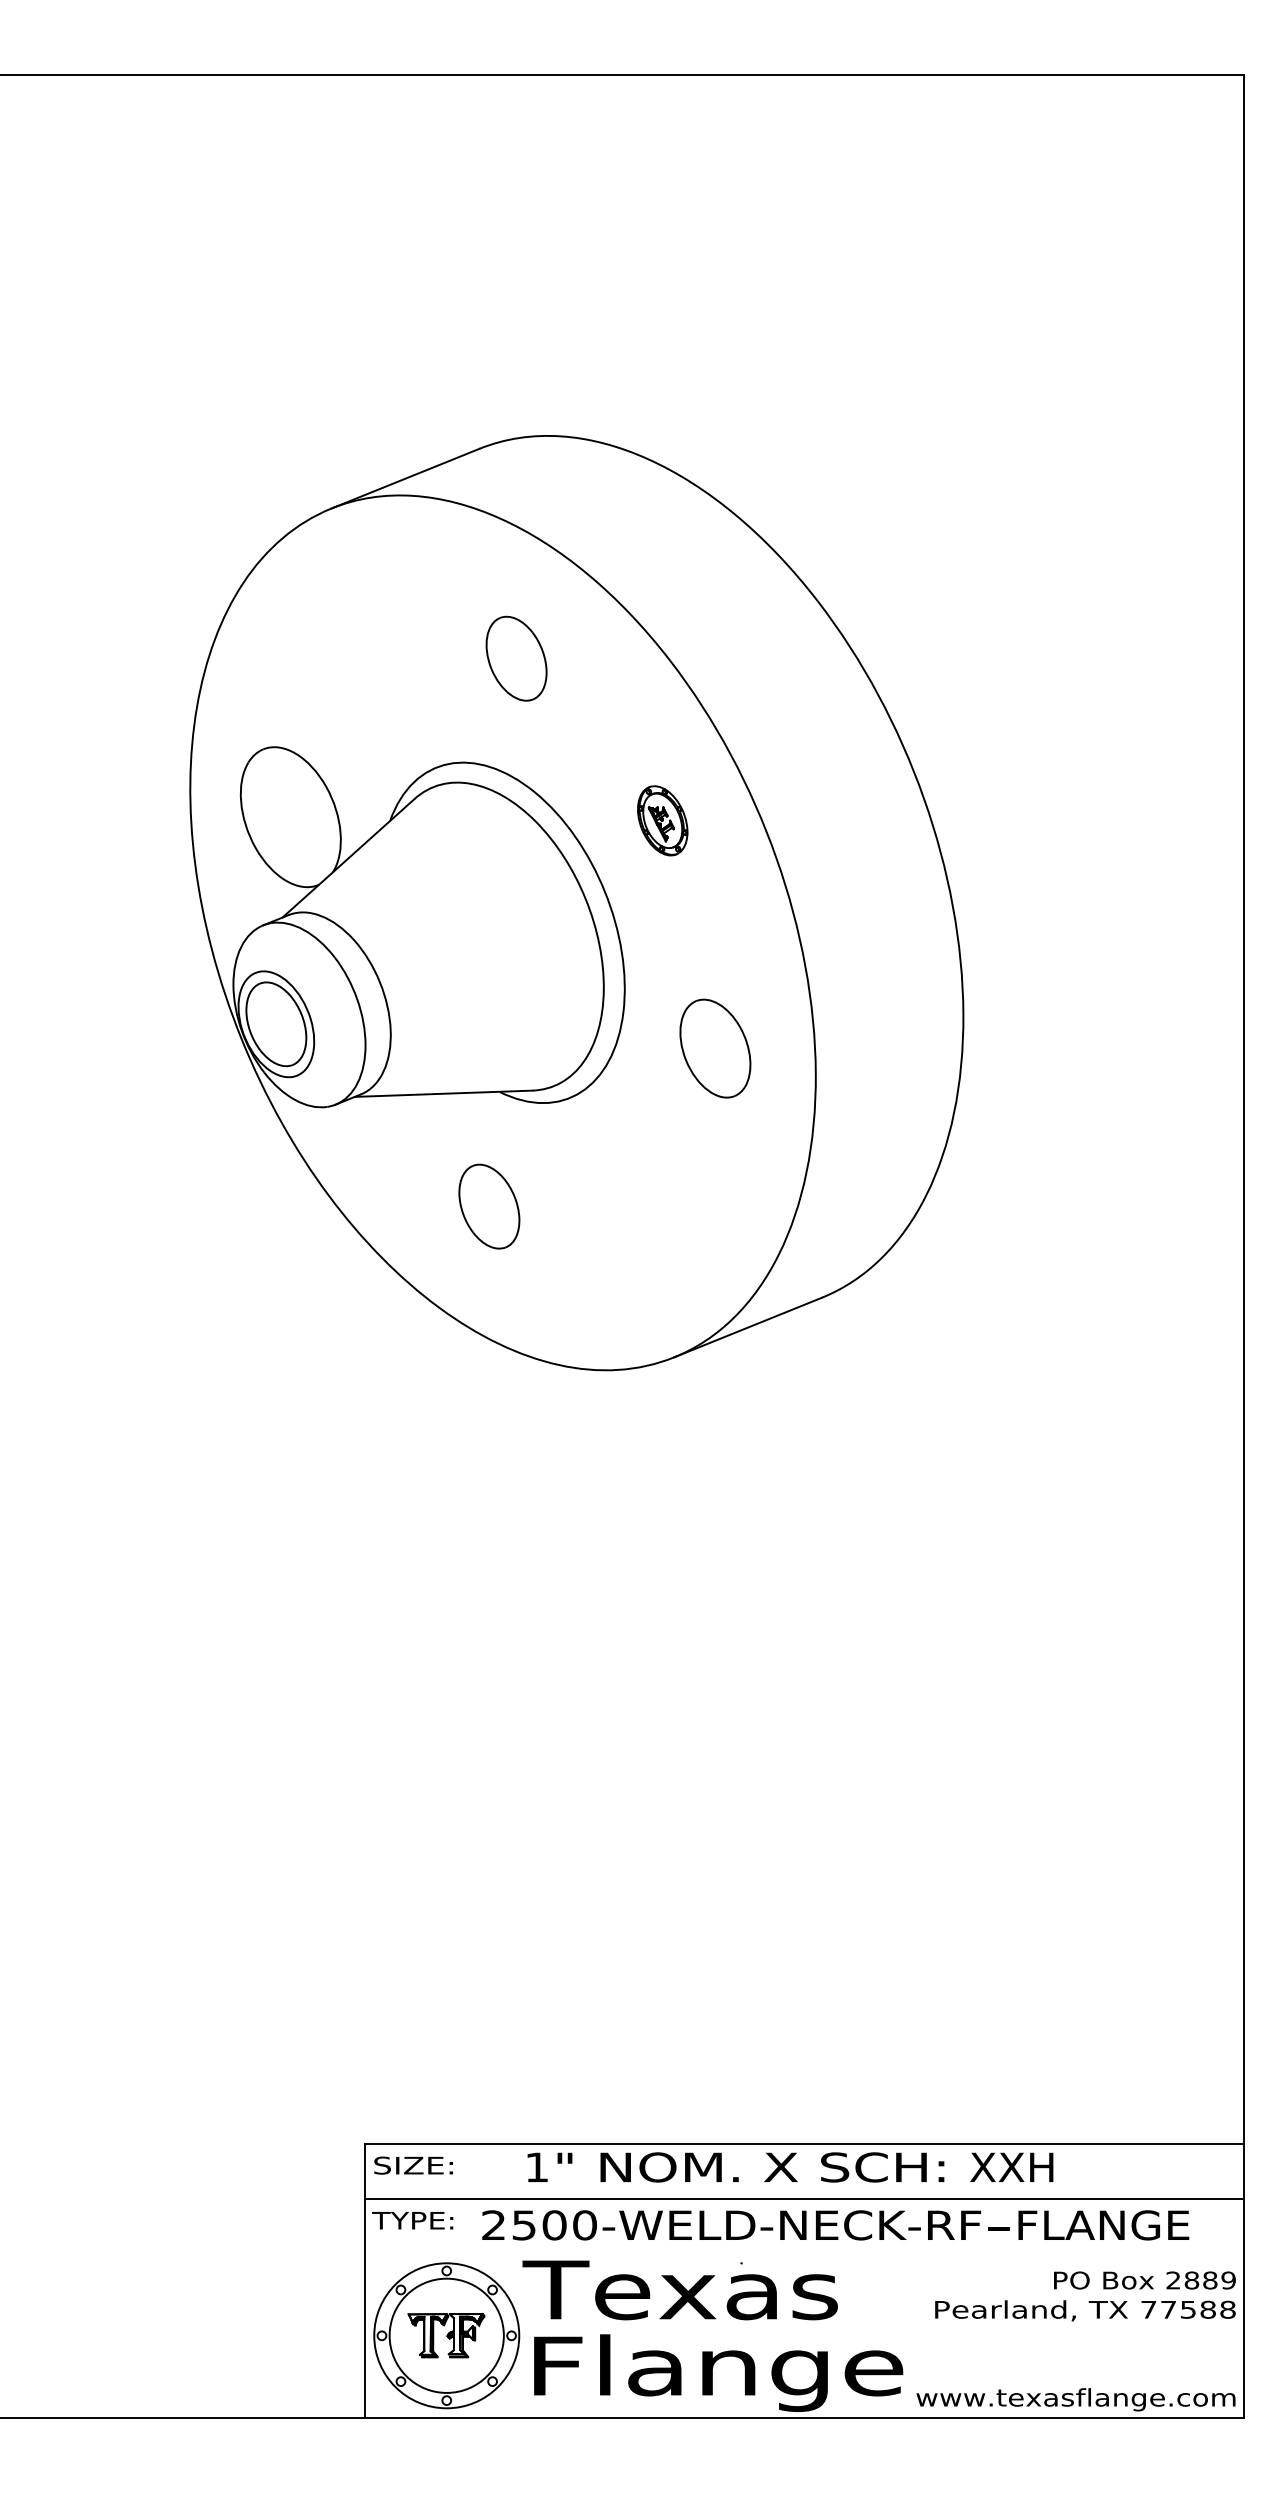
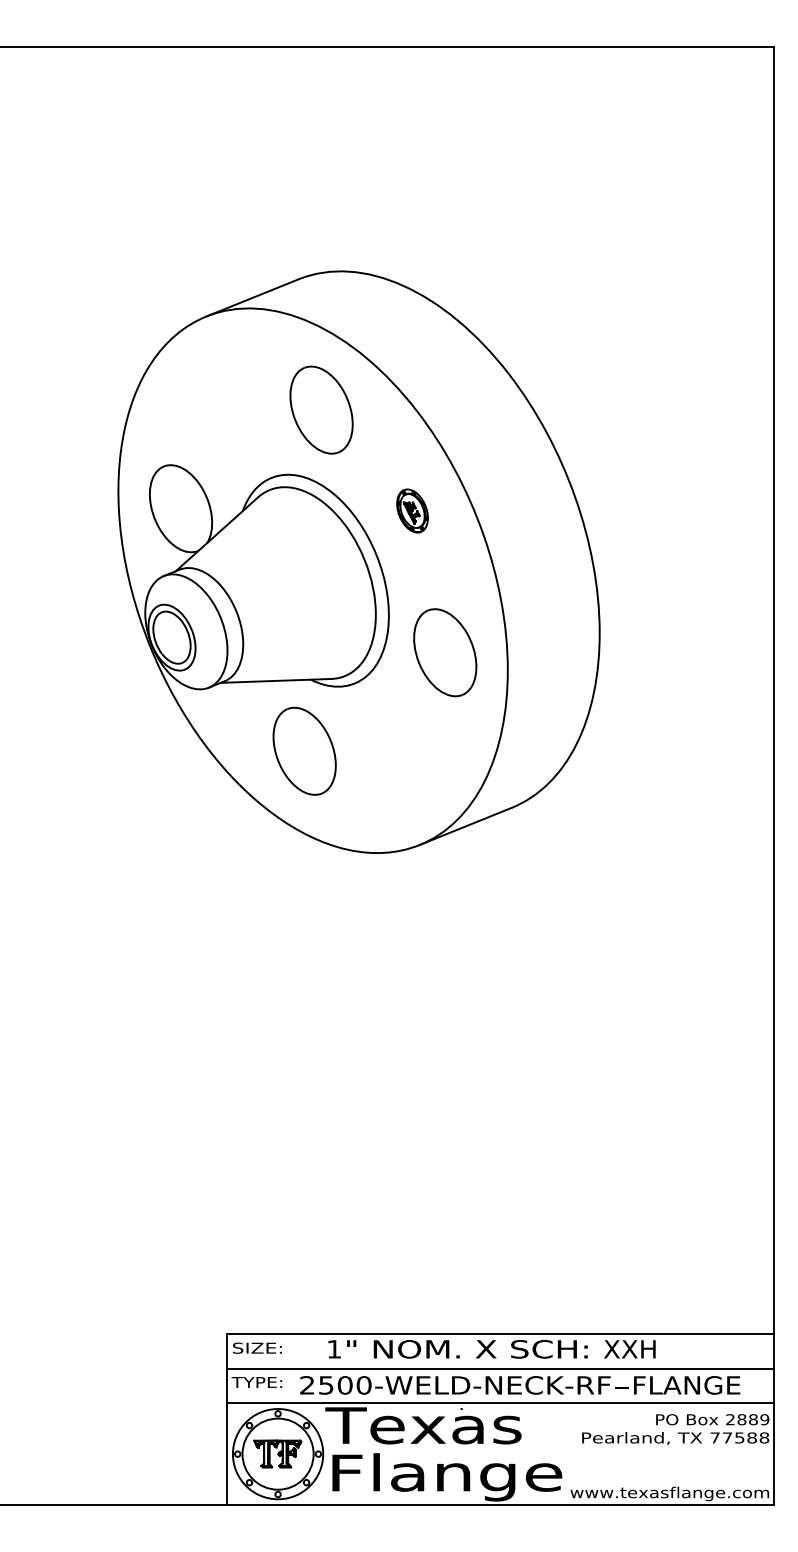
part: (516, 657) -> (321, 409), size x1.67
part: (715, 1048) -> (445, 652), size x1.43
part: (489, 1205) -> (304, 750), size x1.67
line: (804, 2252) -> (500, 1402), added

